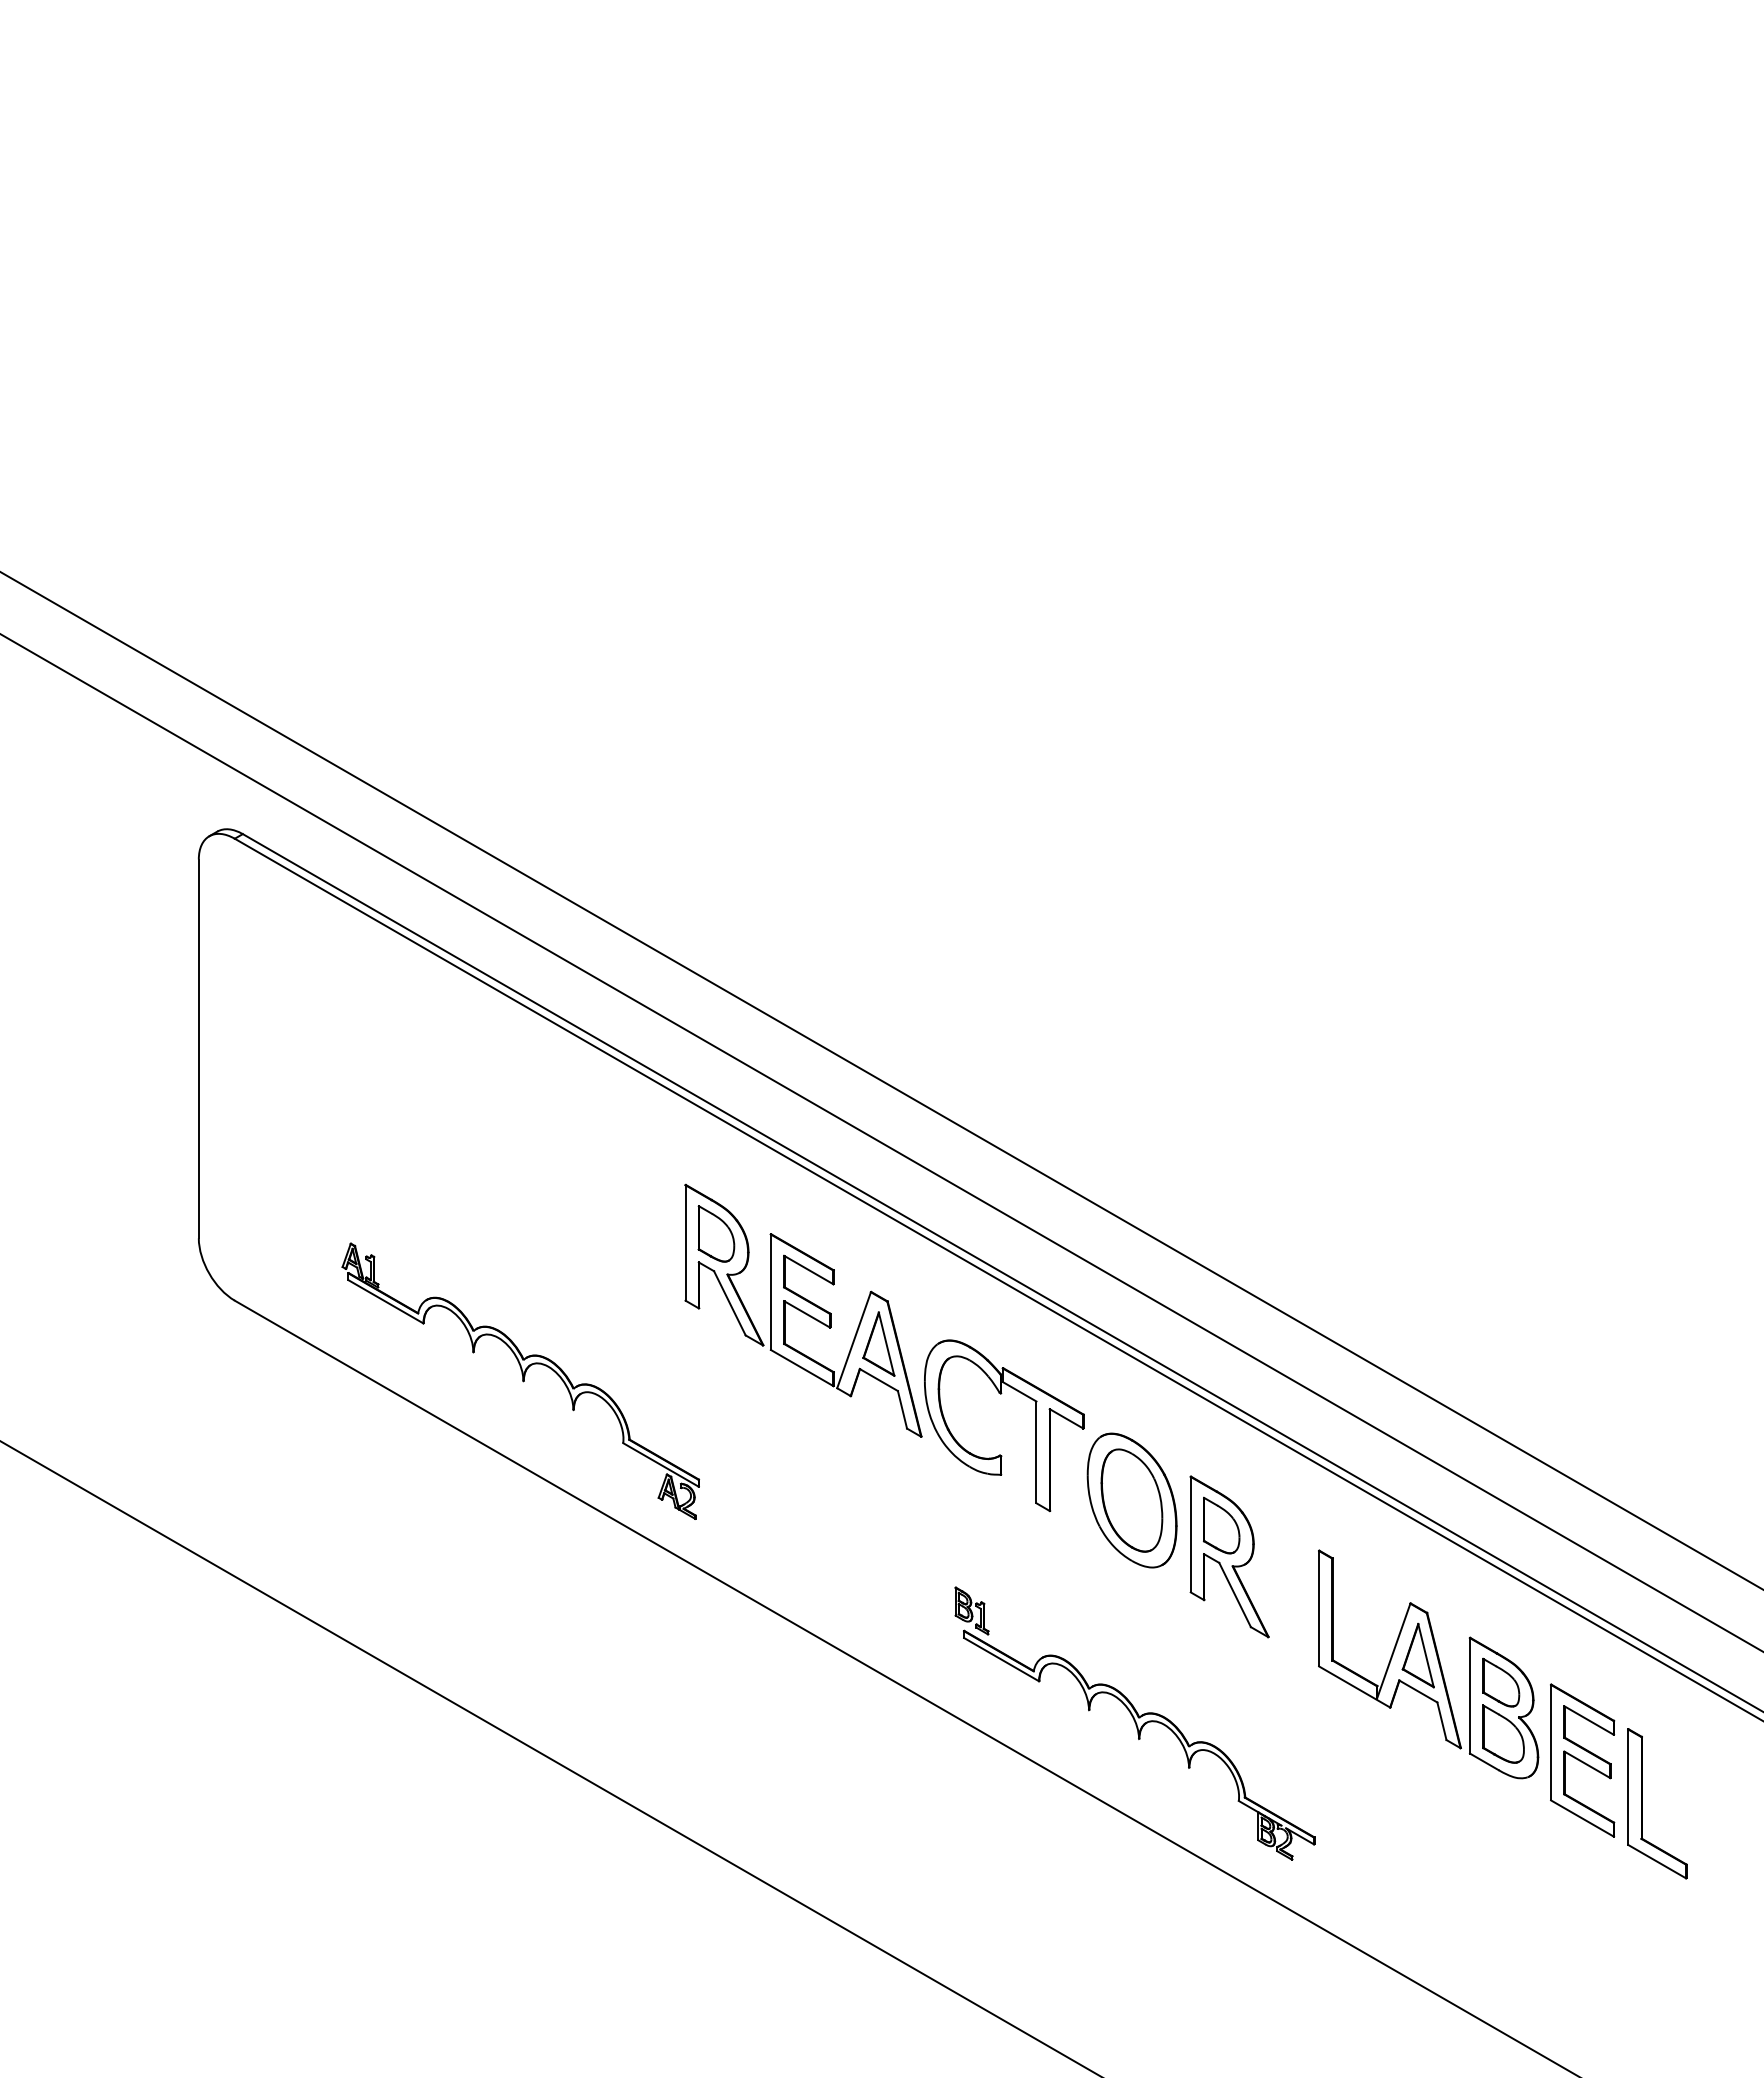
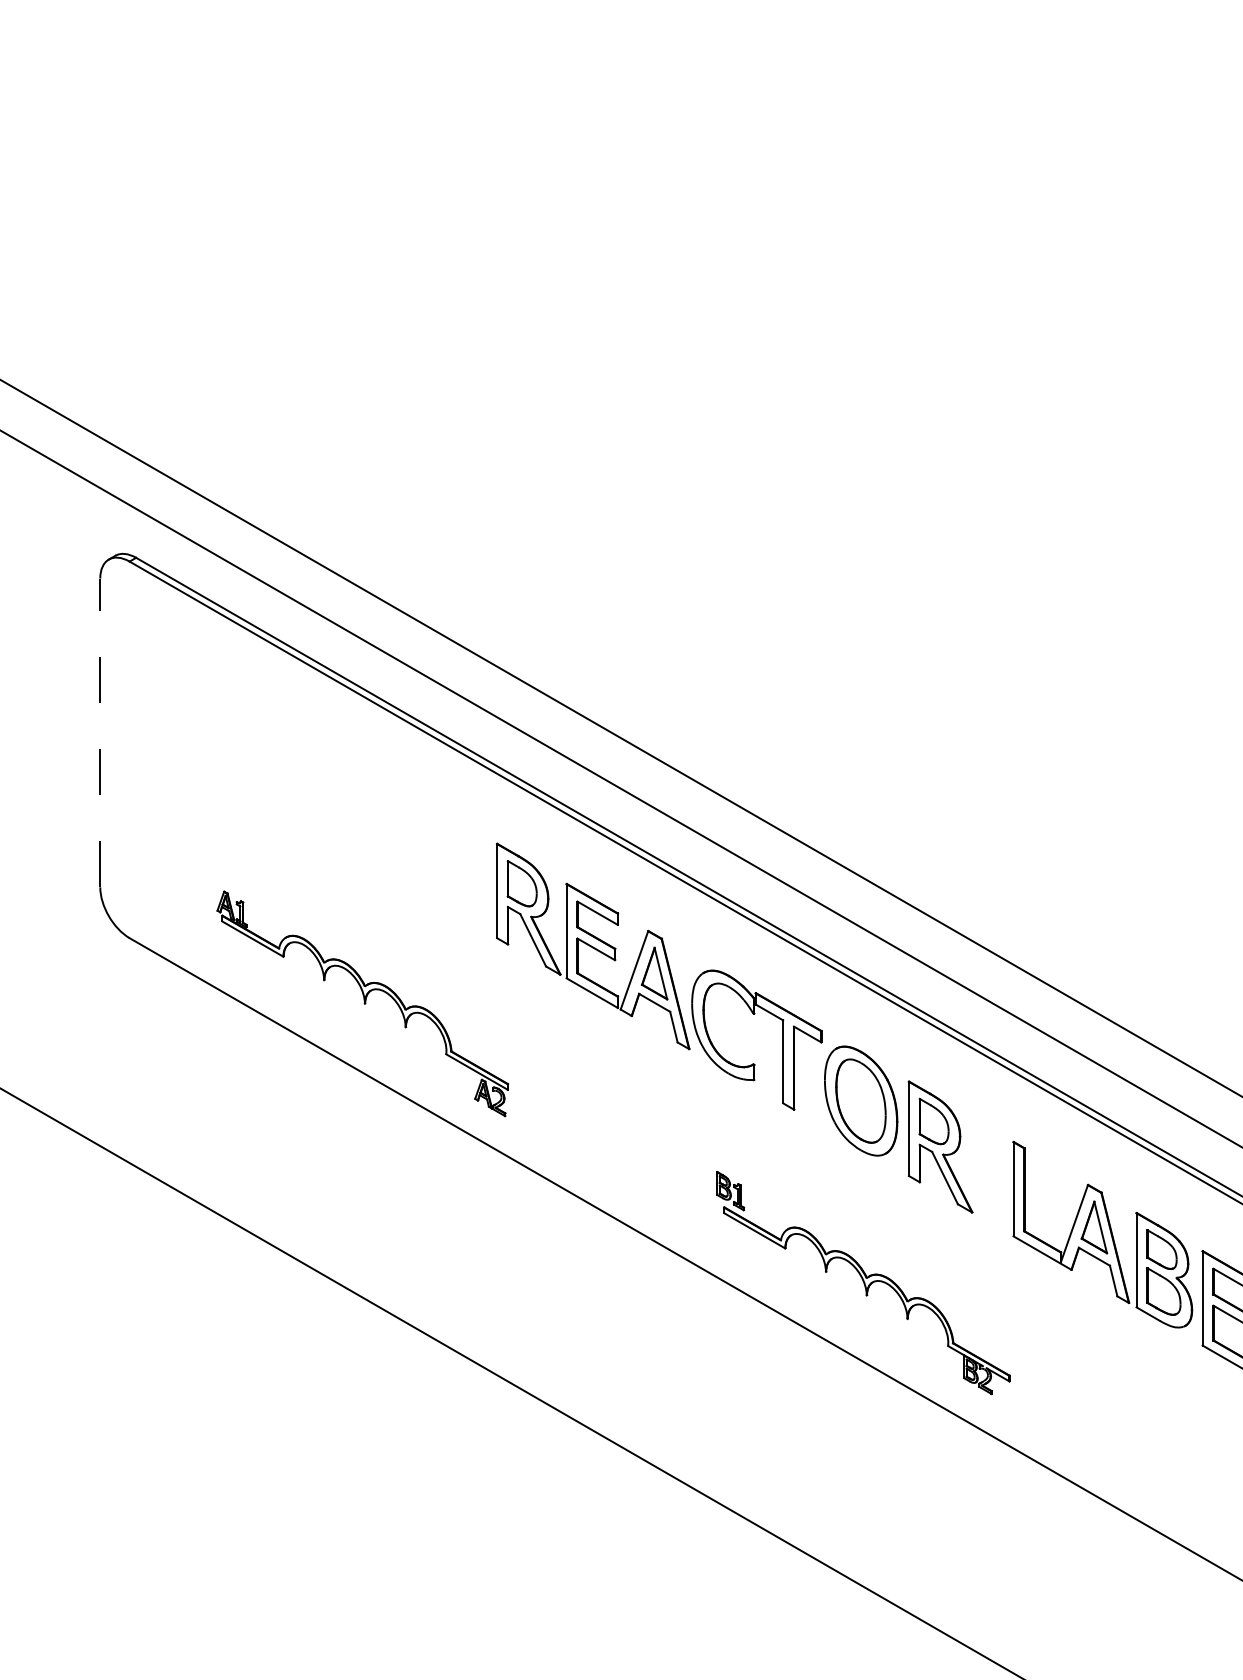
line: (198, 1048) -> (100, 732), solid -> dashed

